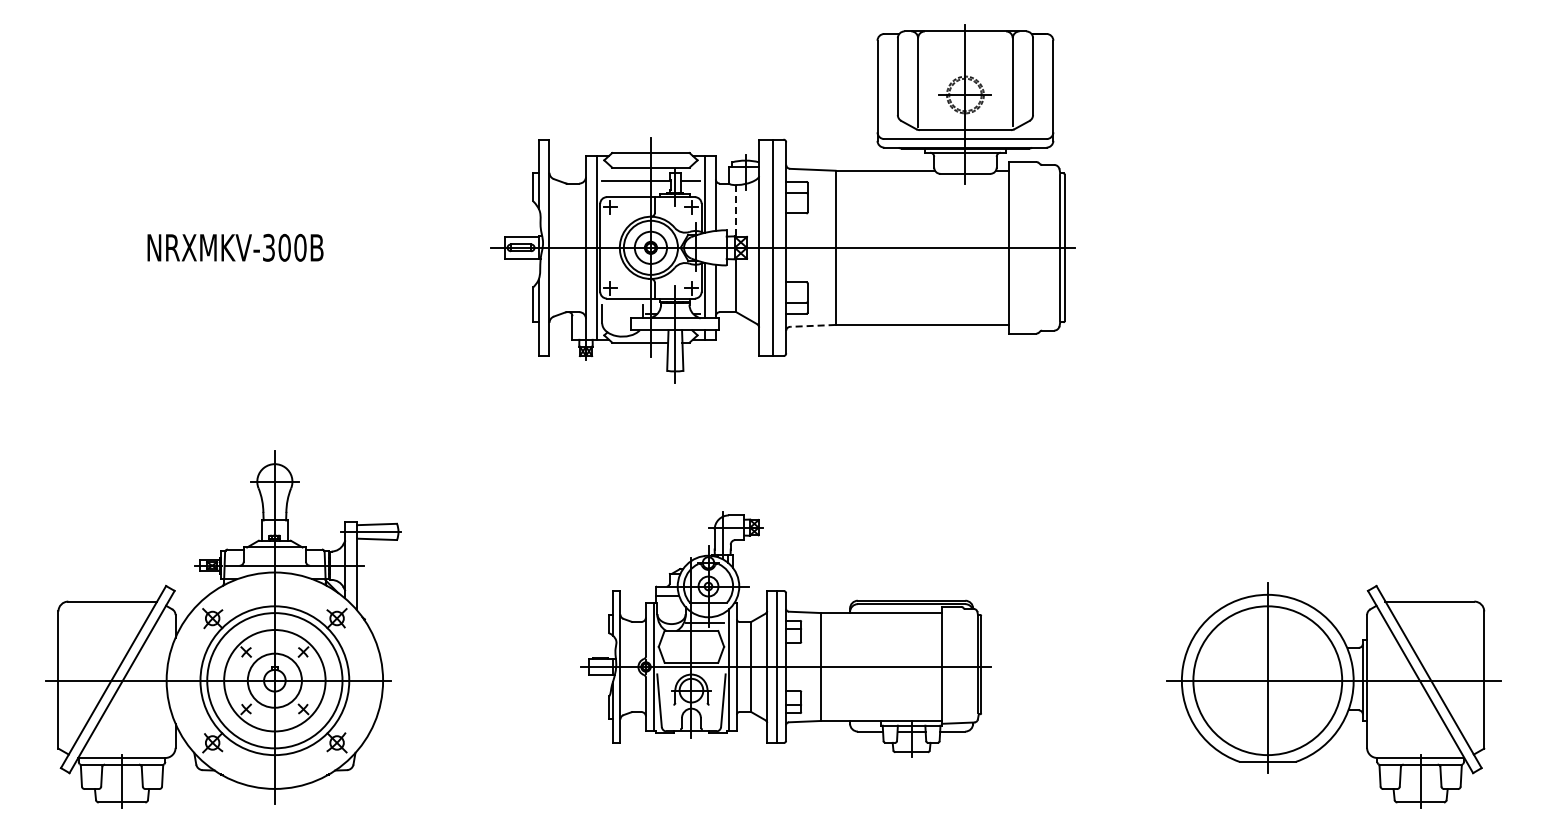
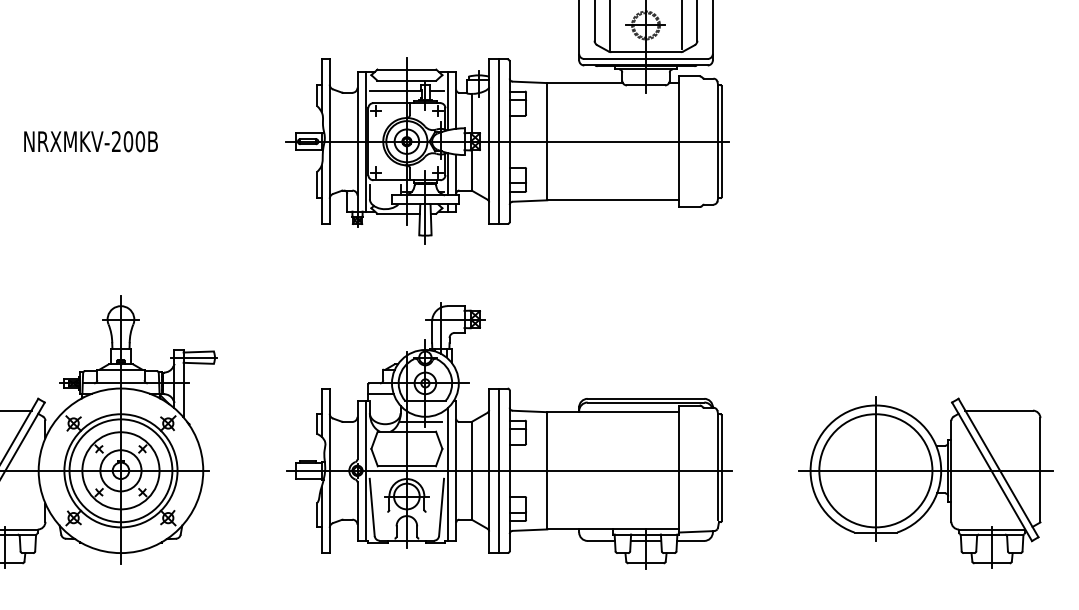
line: (736, 210) -> (471, 113), dashed -> solid
text: (268, 247) -> (116, 141), NRXMKV-300B -> NRXMKV-200B
line: (812, 325) -> (529, 200), dashed -> solid
part: (785, 634) -> (509, 435), size x1.43

